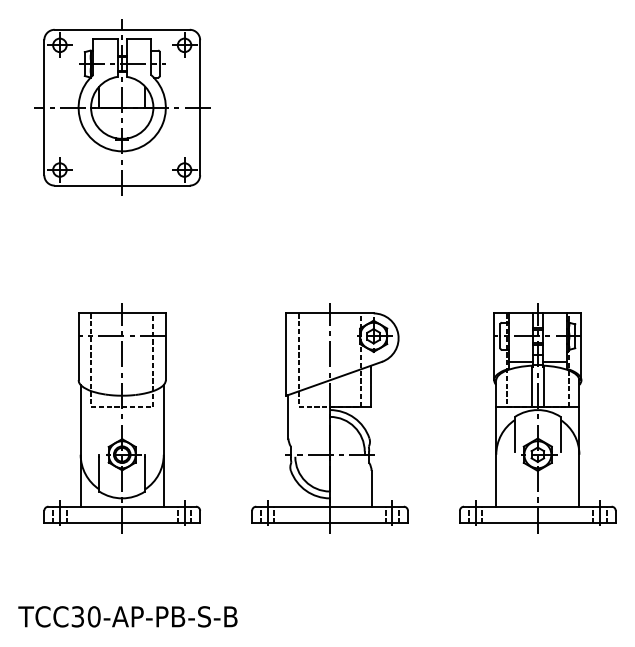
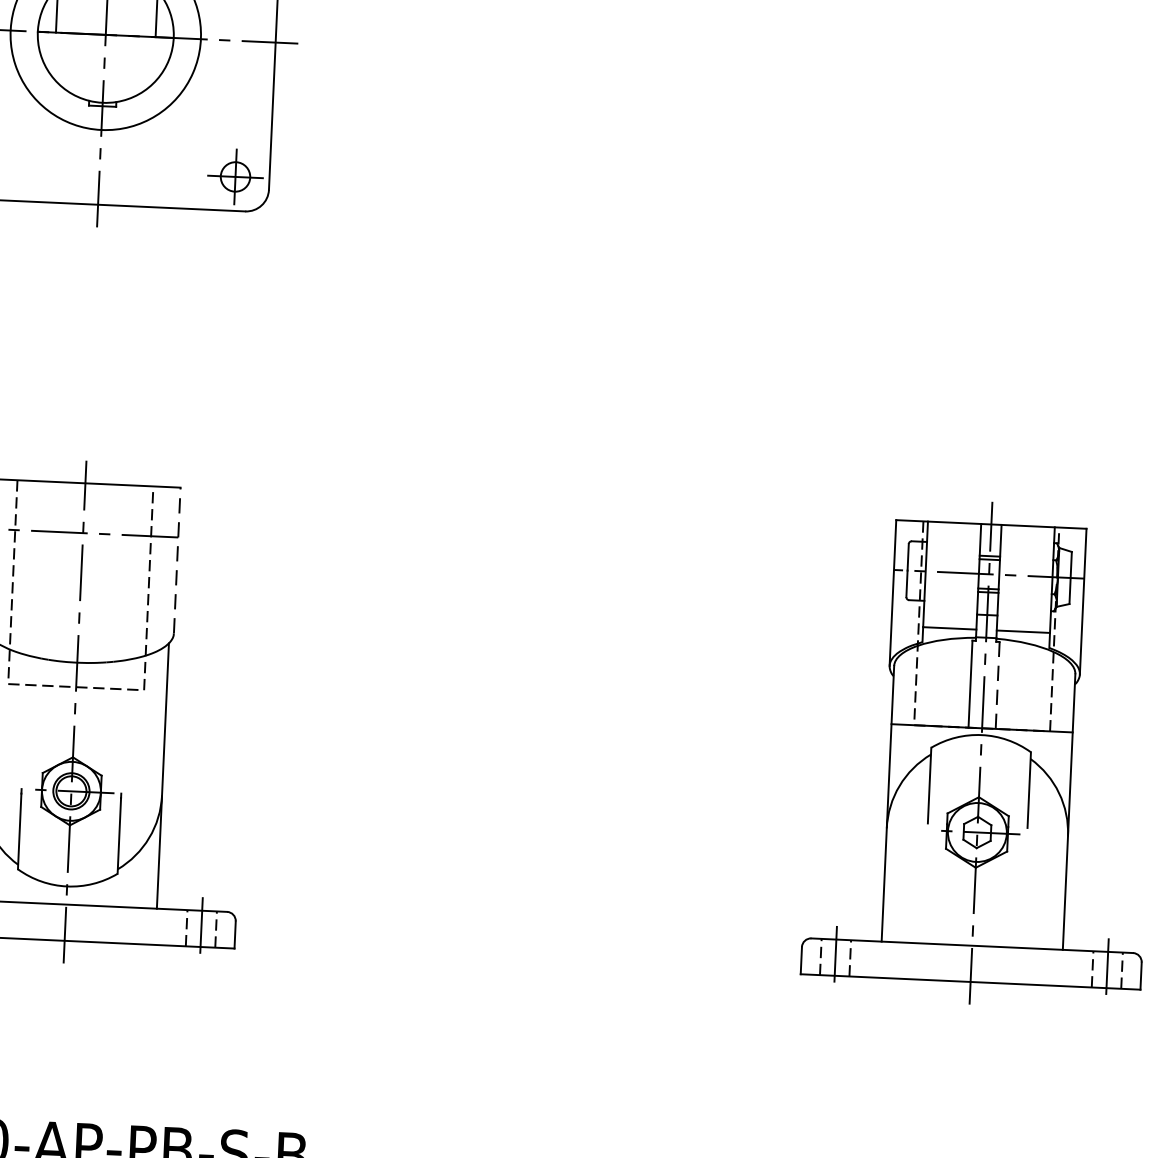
line: (165, 346) -> (176, 559), solid -> dashed
line: (544, 387) -> (998, 686), solid -> dashed
part: (329, 418) -> (526, 732), removed

